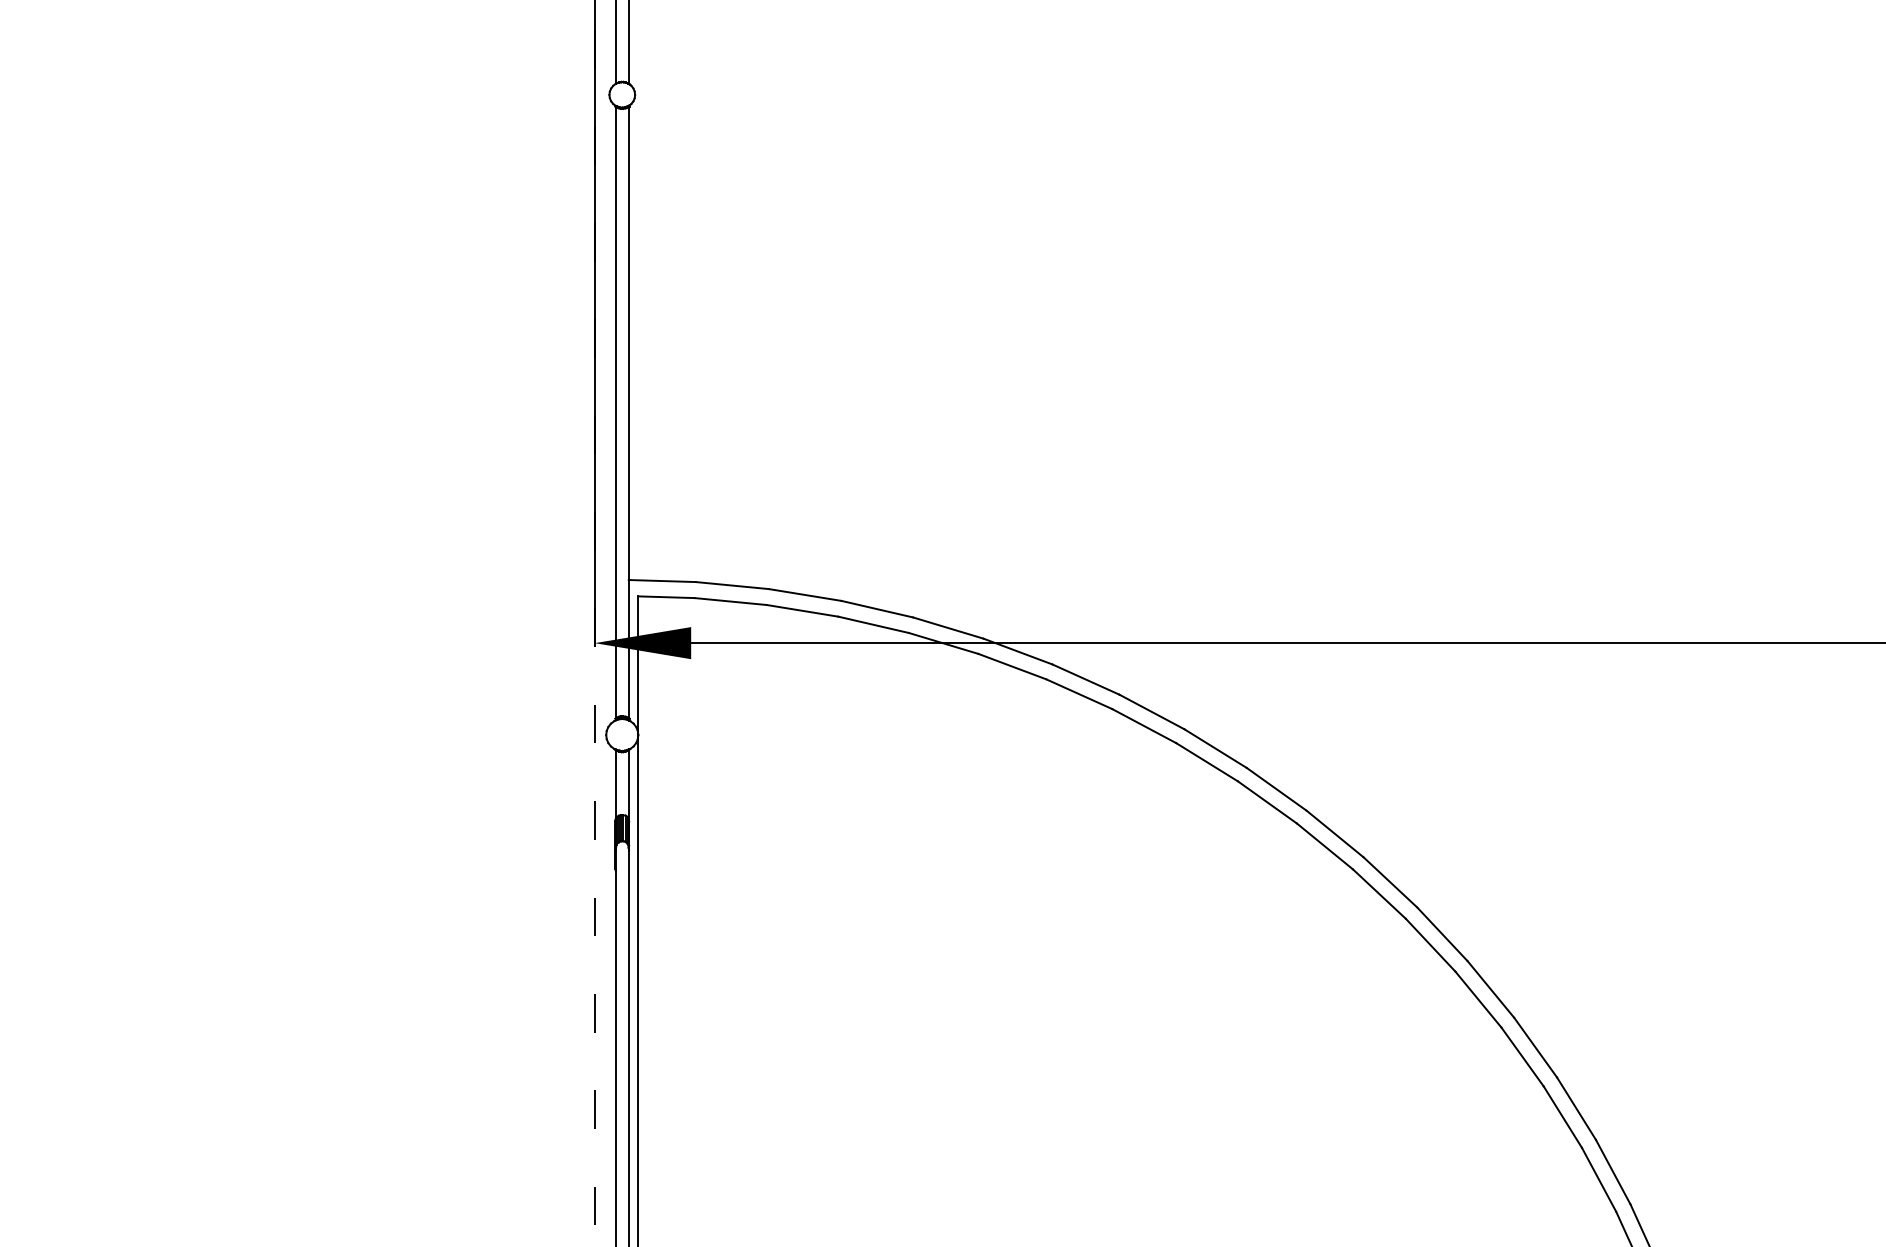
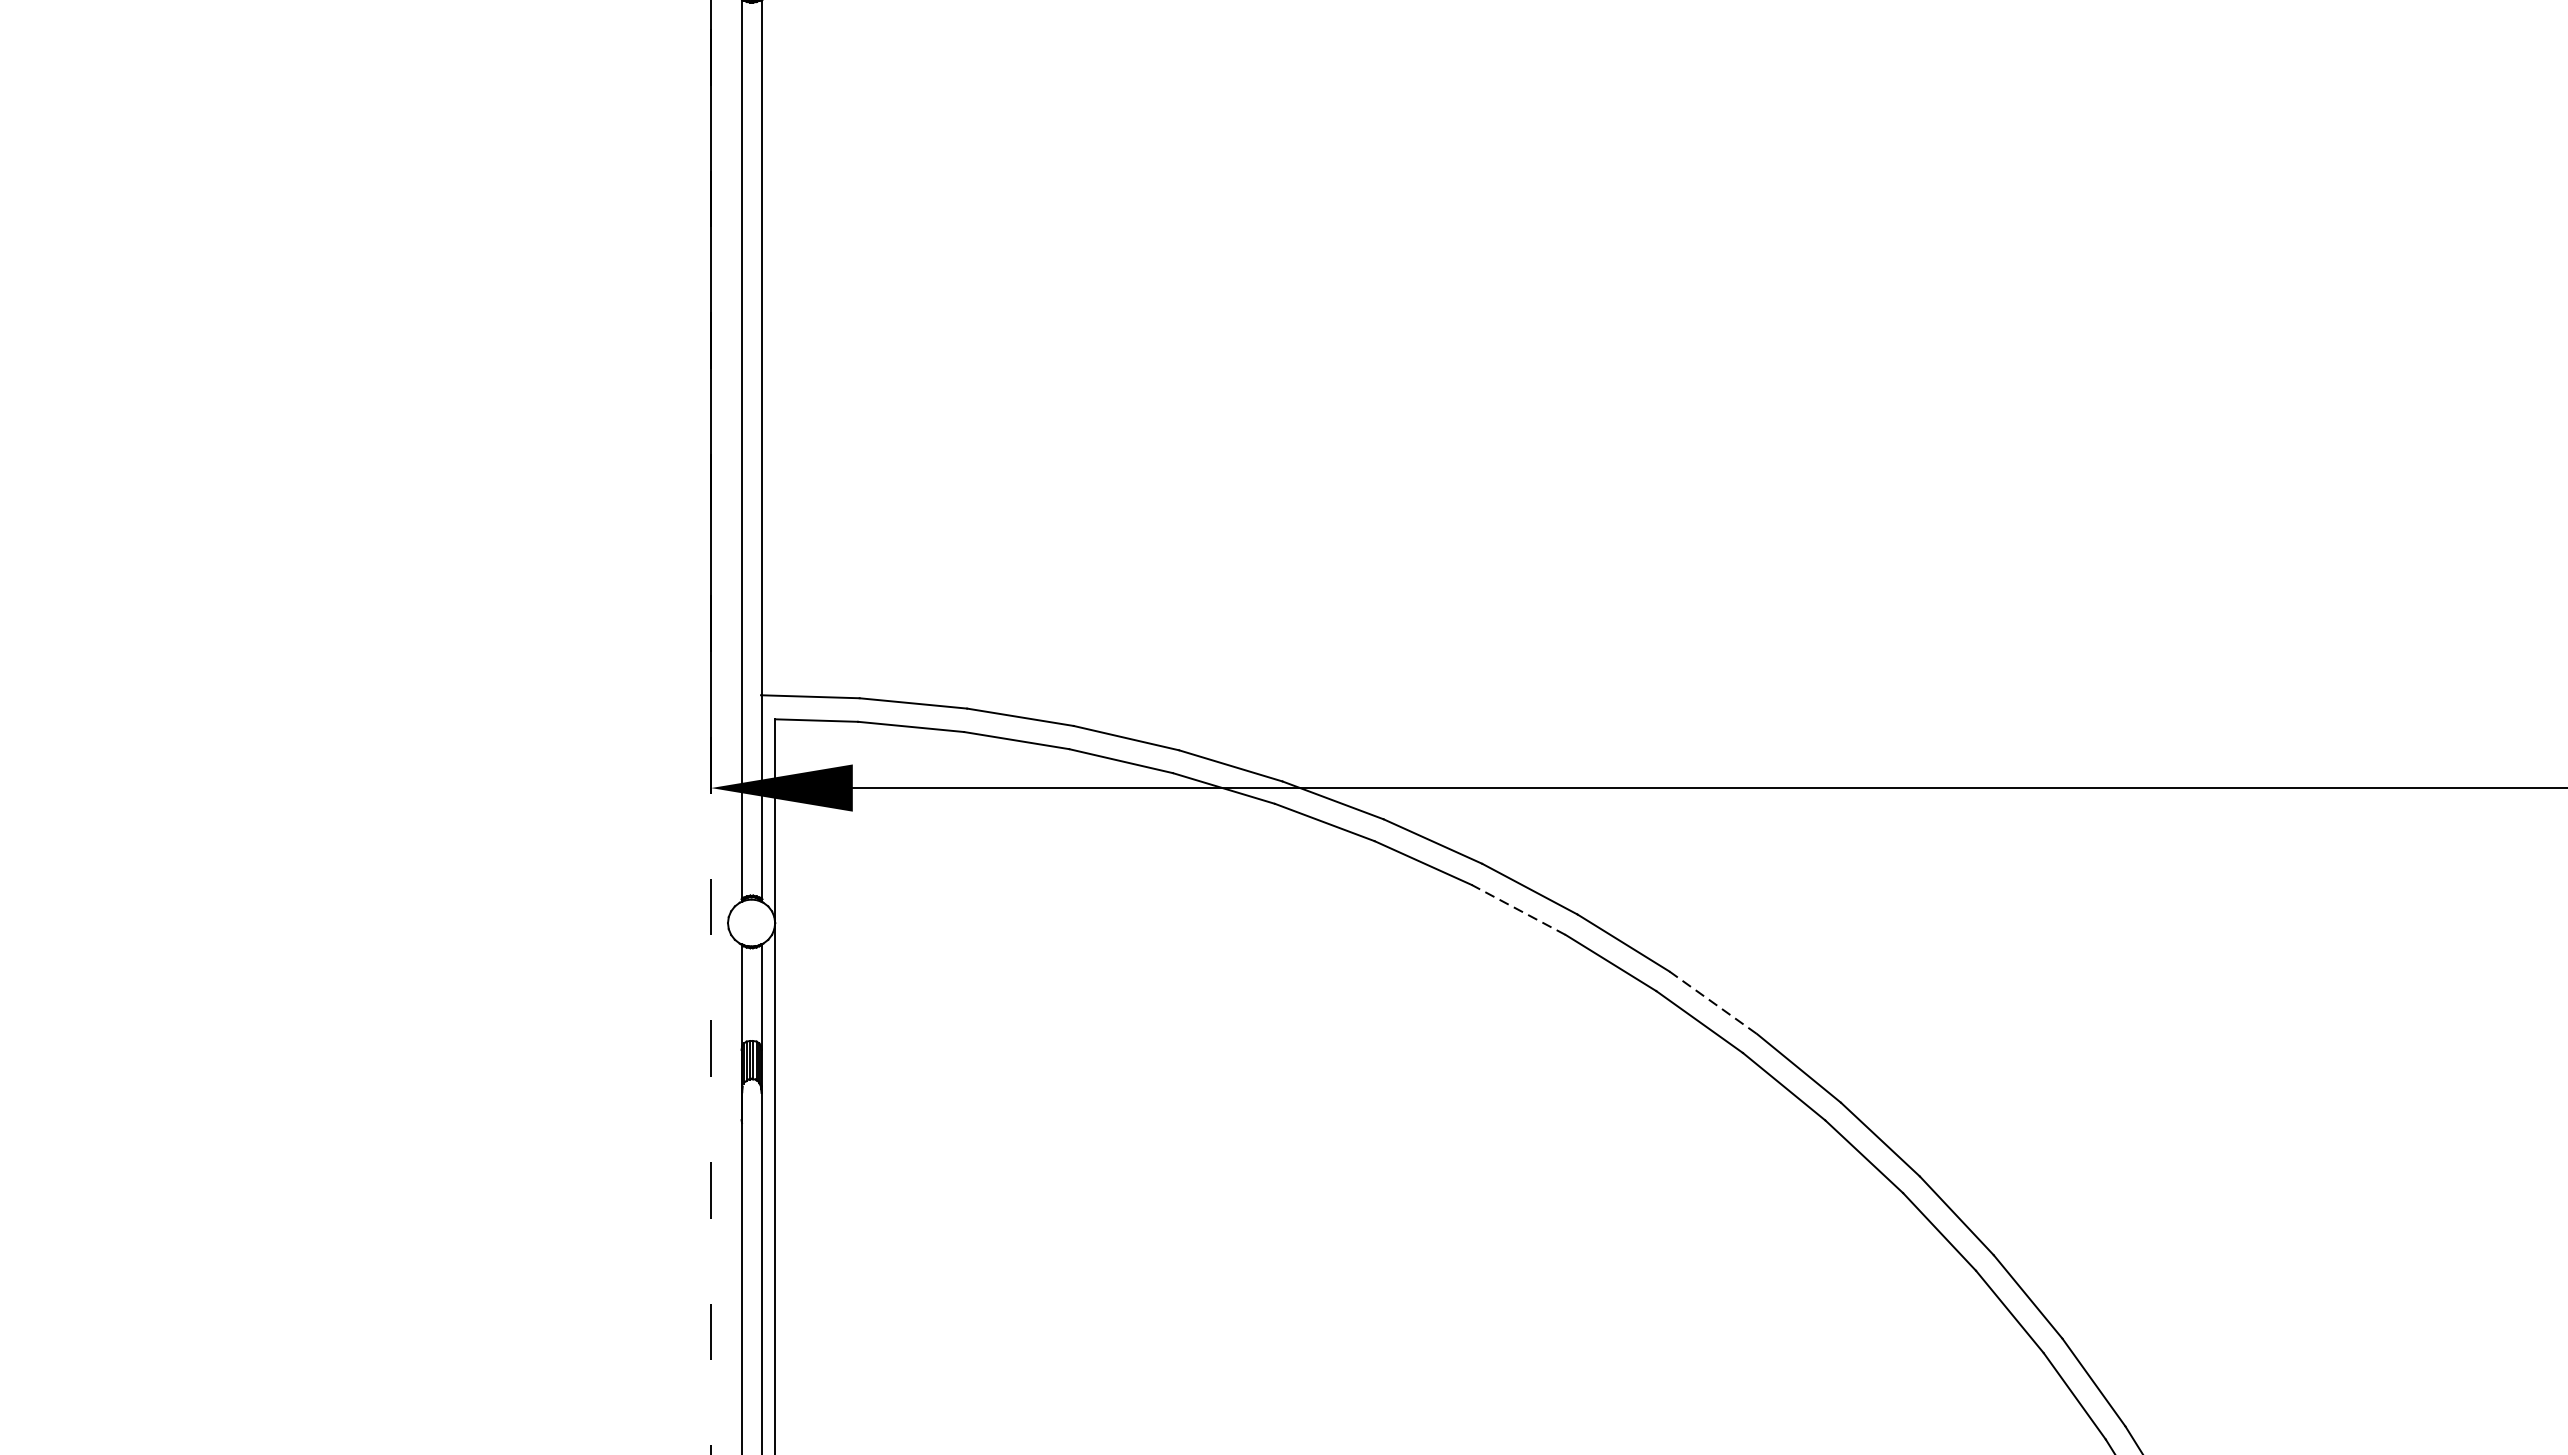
line: (1143, 725) -> (1517, 909), solid -> dashed
line: (1276, 789) -> (1713, 1003), solid -> dashed

